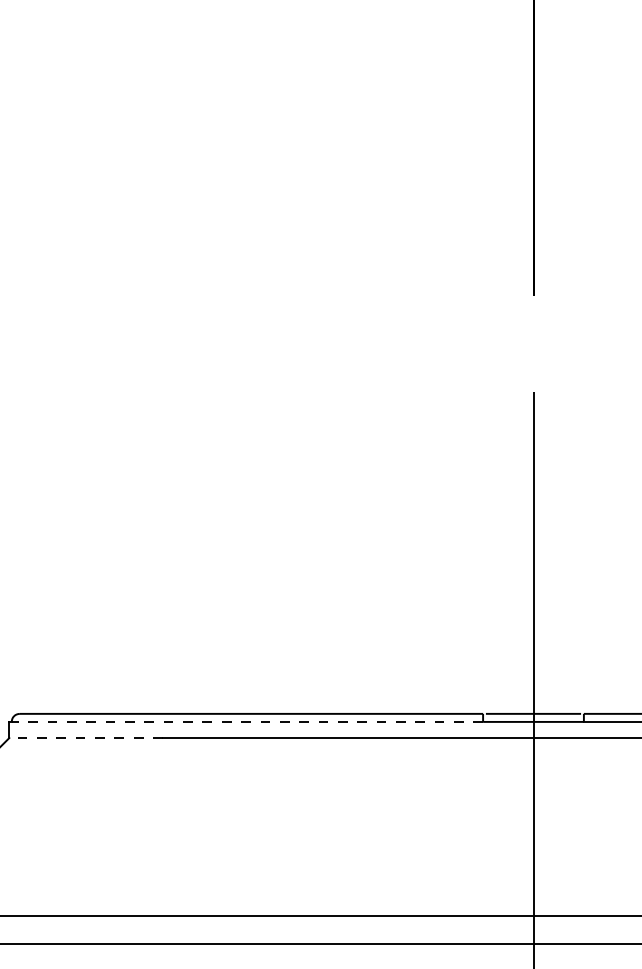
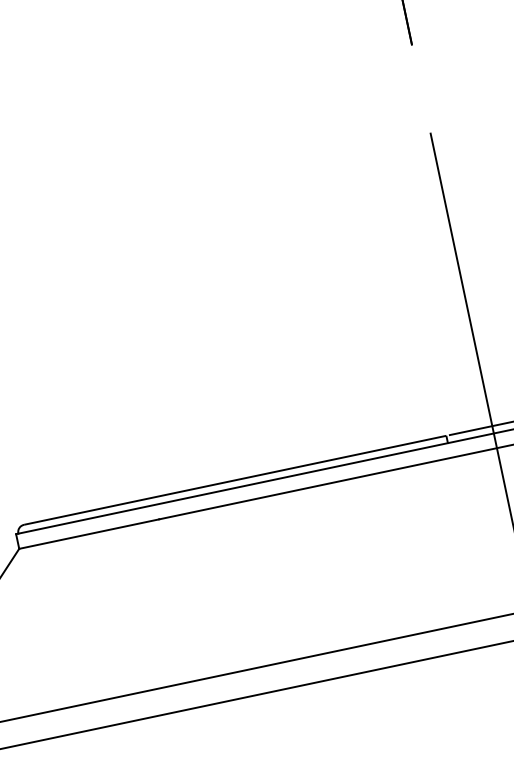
line: (247, 721) -> (233, 488), dashed -> solid
line: (86, 738) -> (89, 534), dashed -> solid

